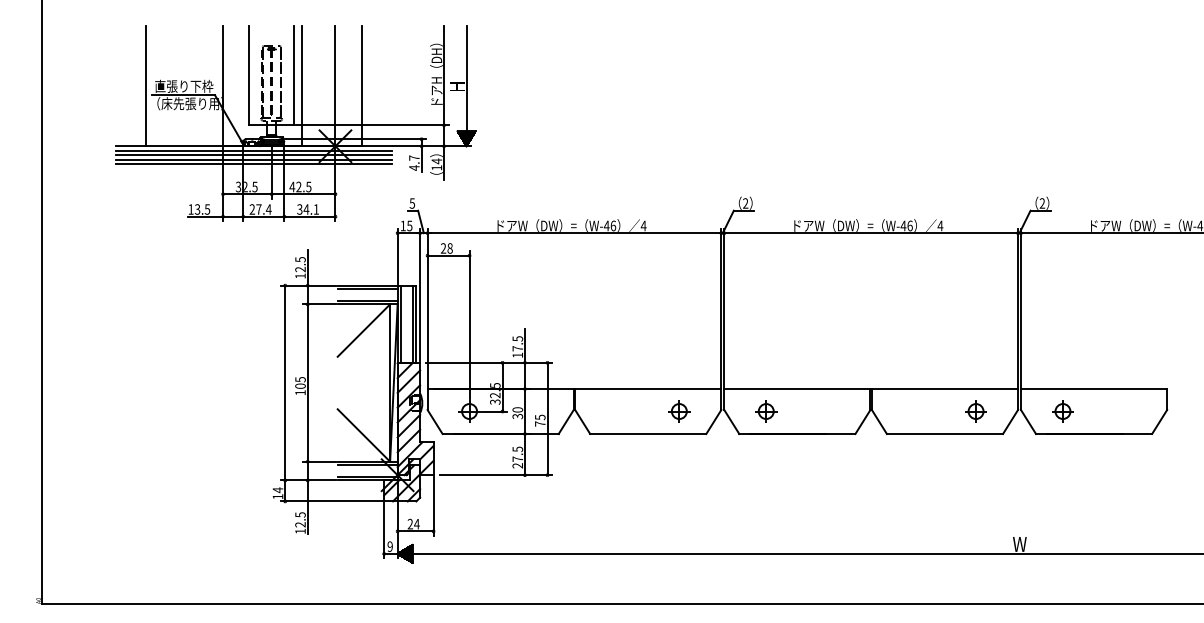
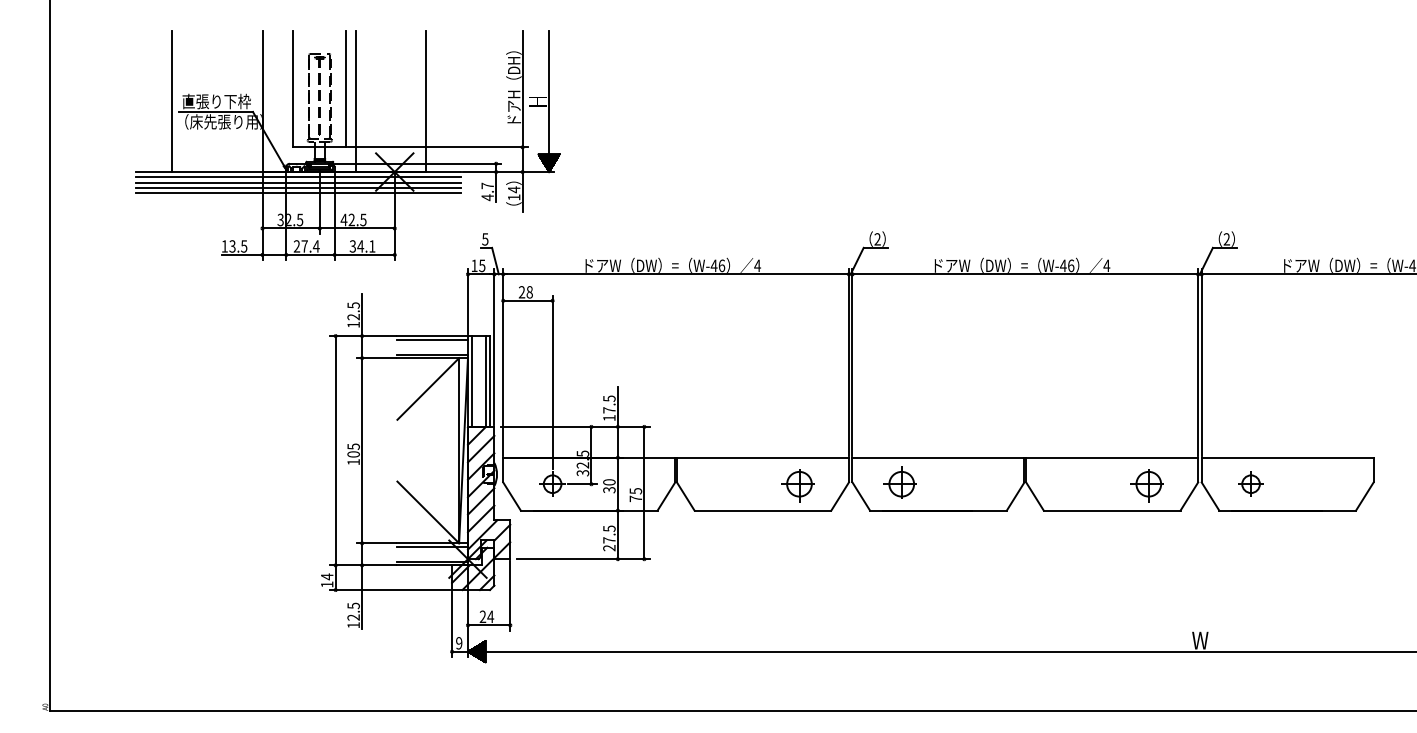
line: (335, 86) -> (394, 101), removed
part: (679, 411) -> (799, 484), size x1.4
part: (766, 411) -> (902, 484), size x1.4
part: (975, 411) -> (1148, 484), size x1.4

